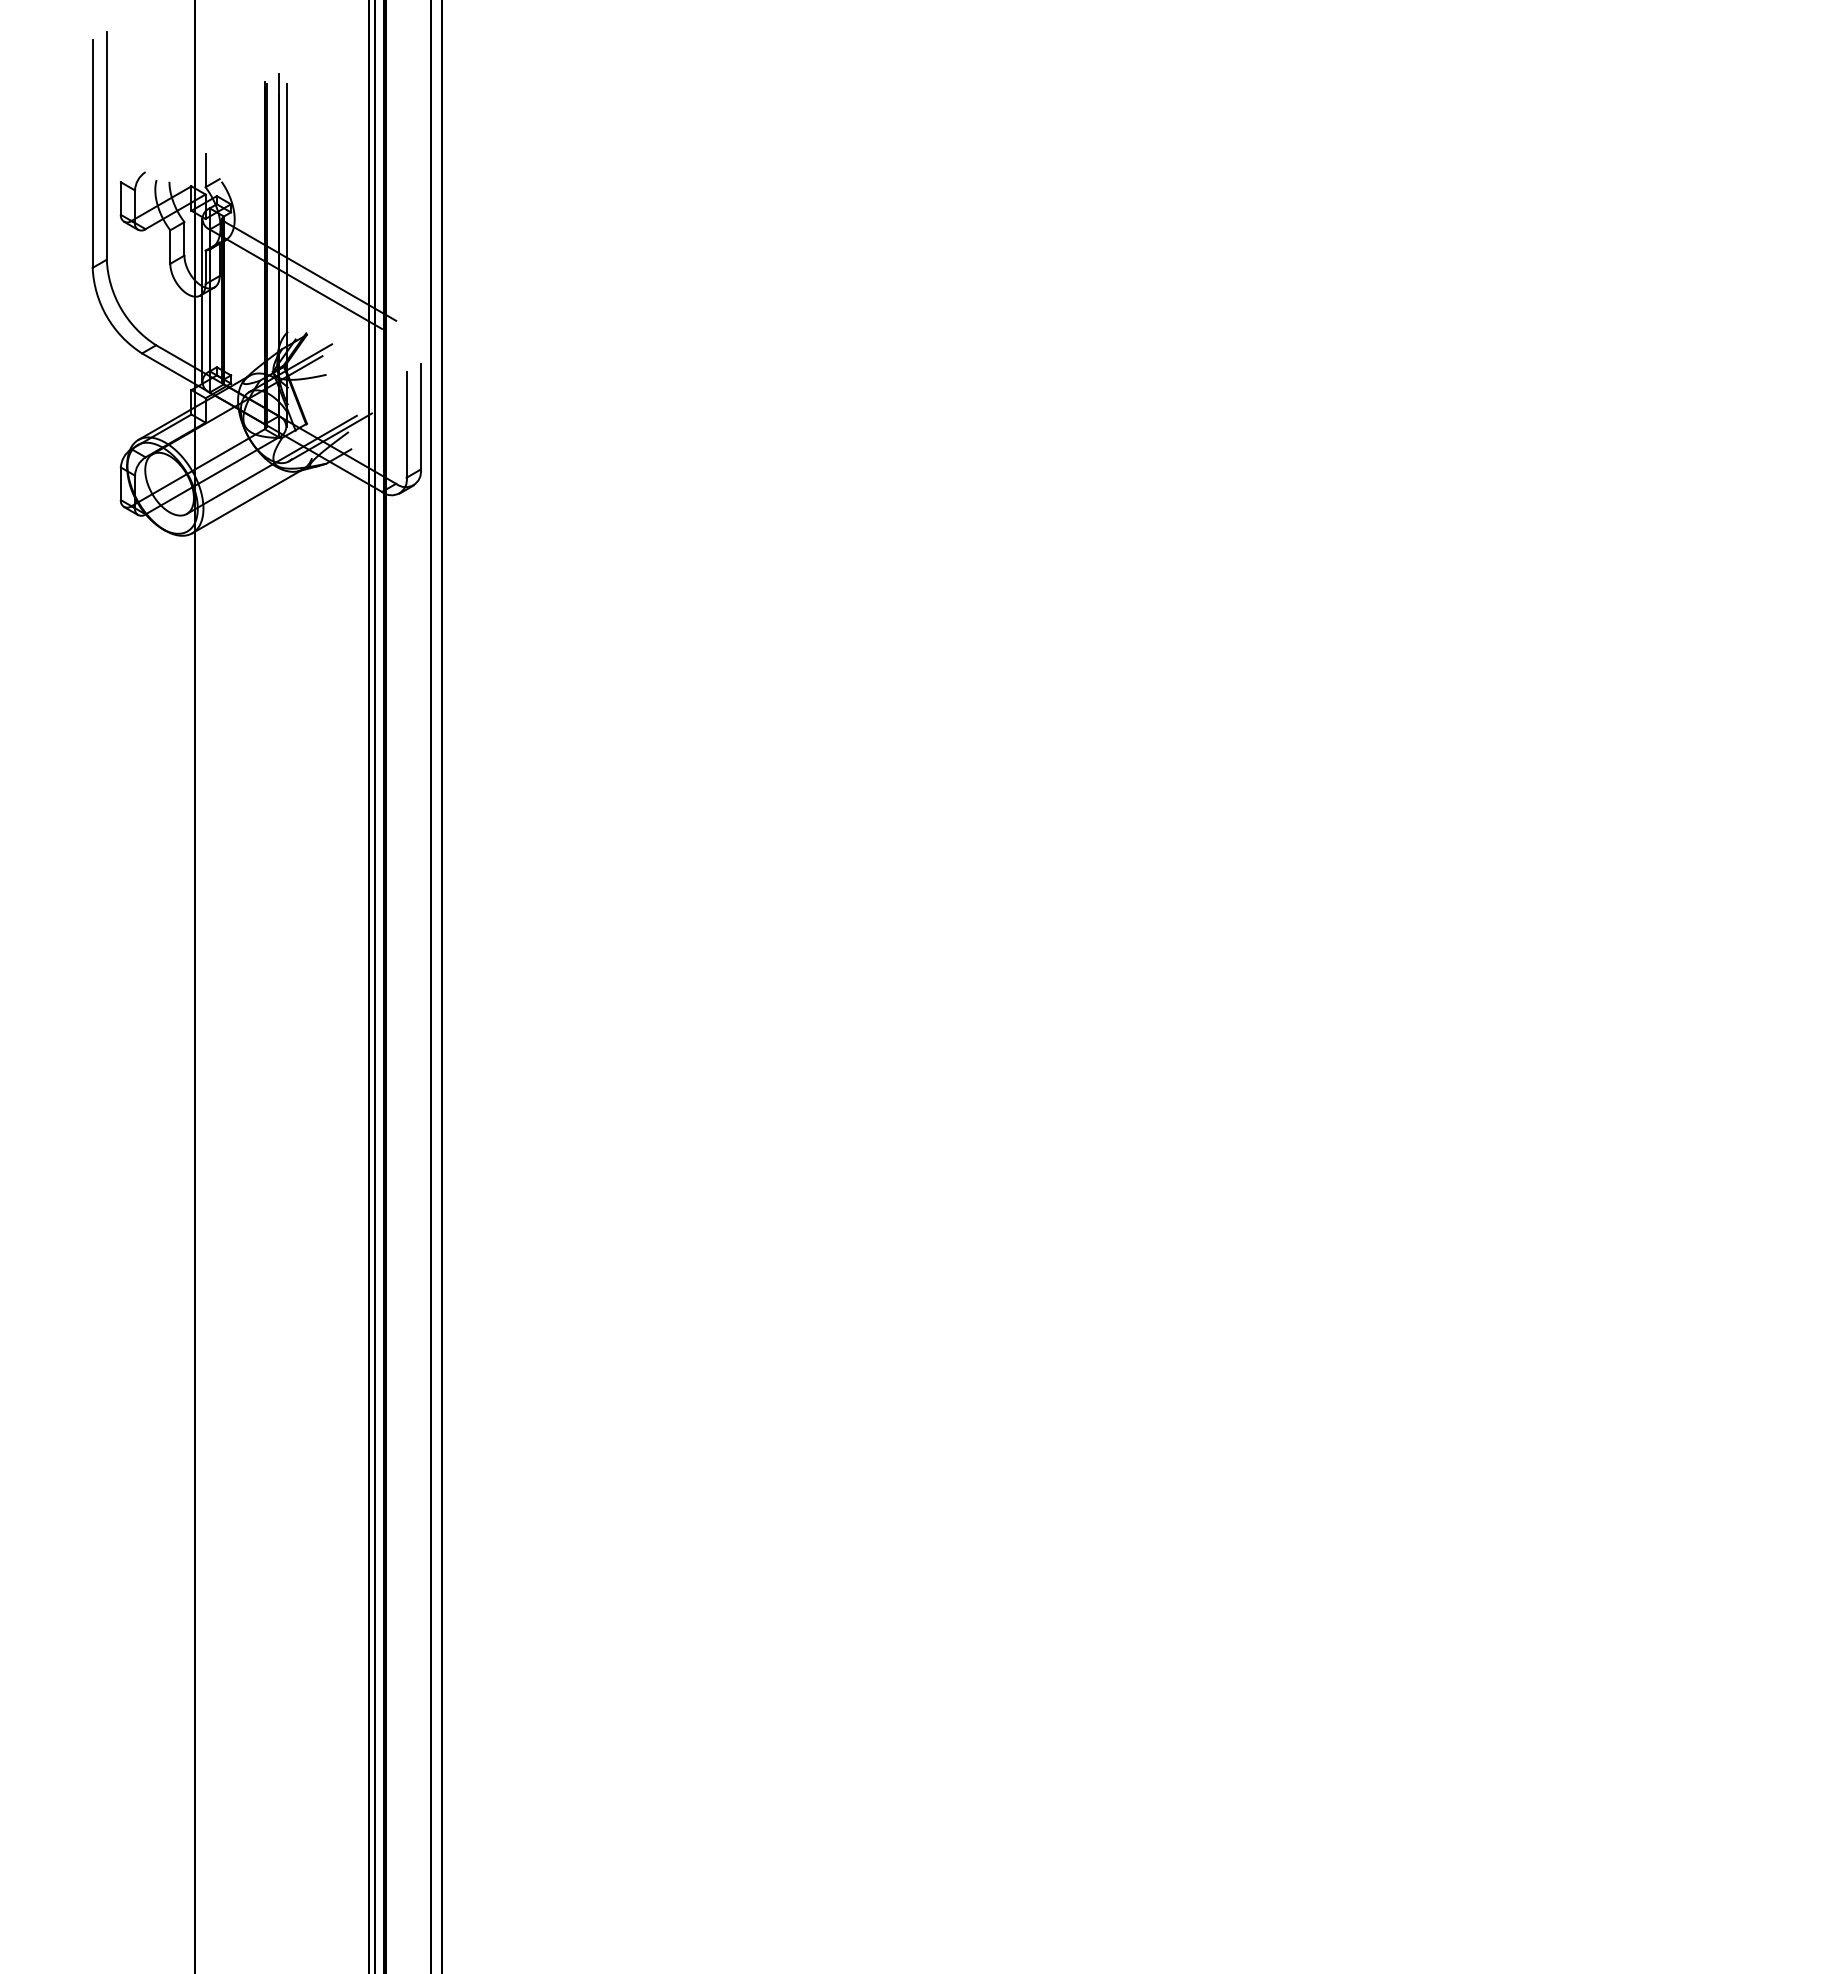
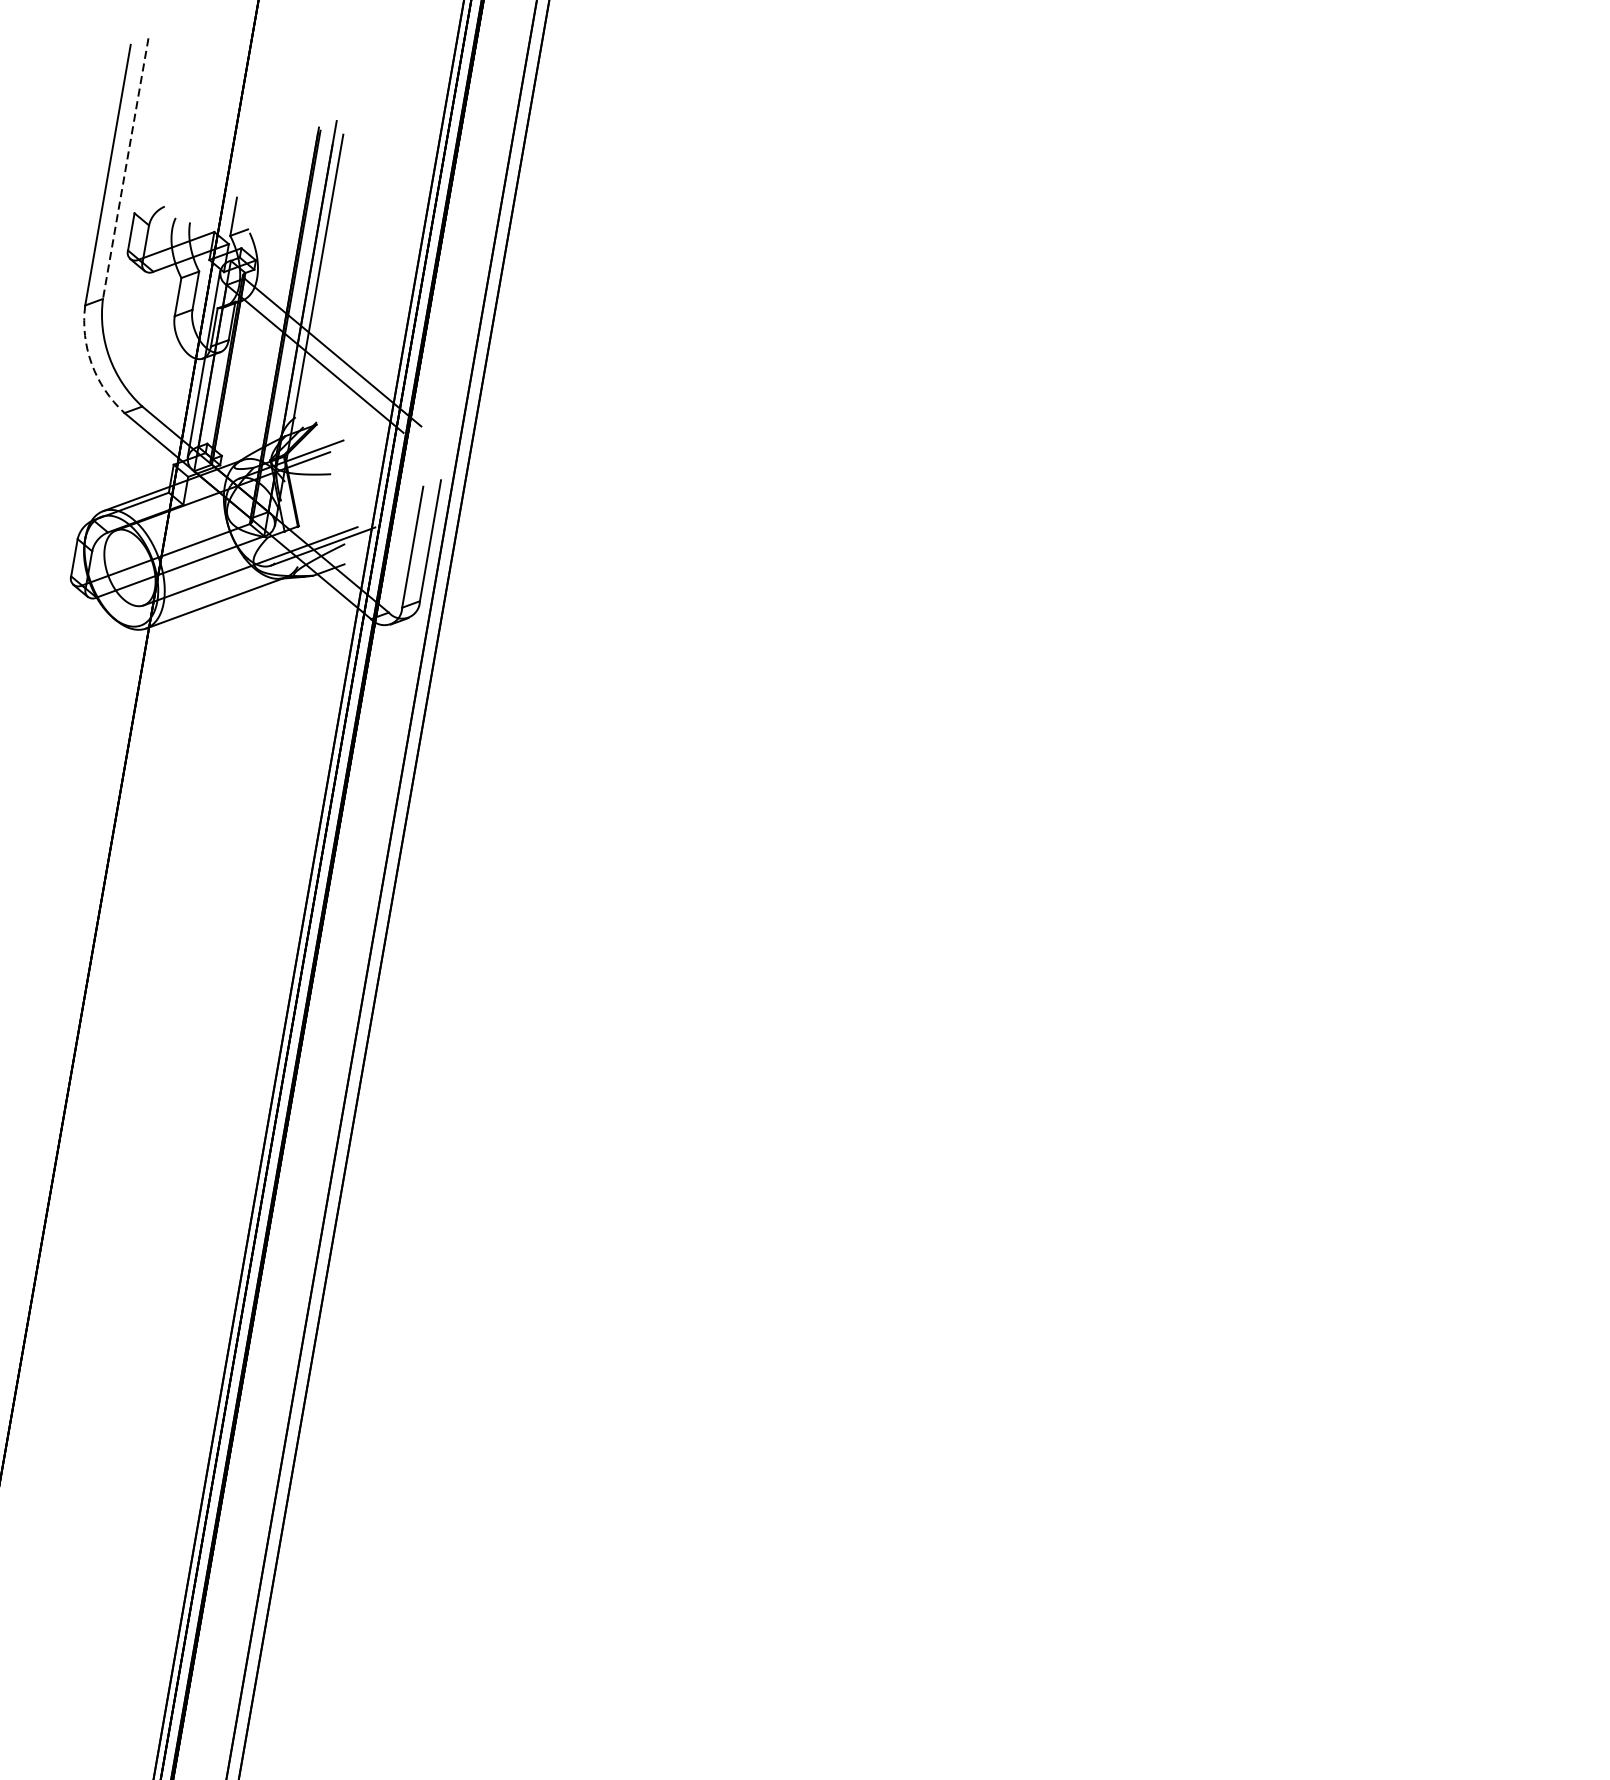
line: (106, 146) -> (125, 169), solid -> dashed
arc: (106, 316) -> (91, 363), solid -> dashed

